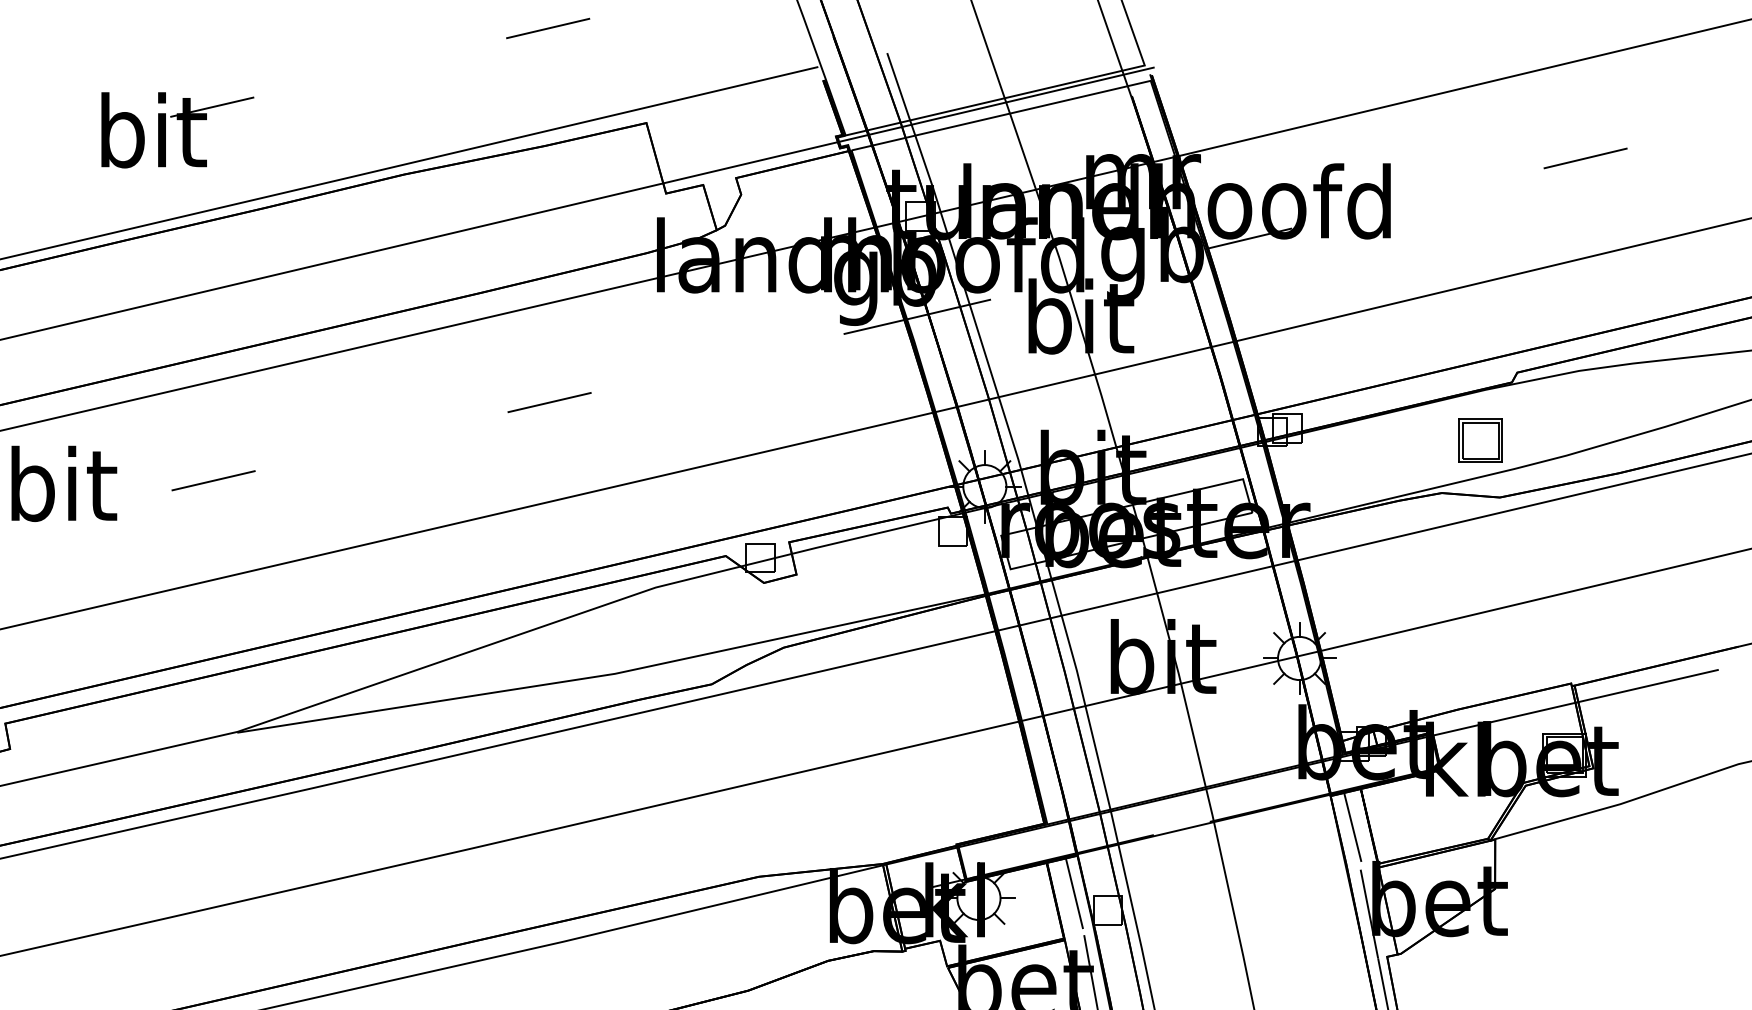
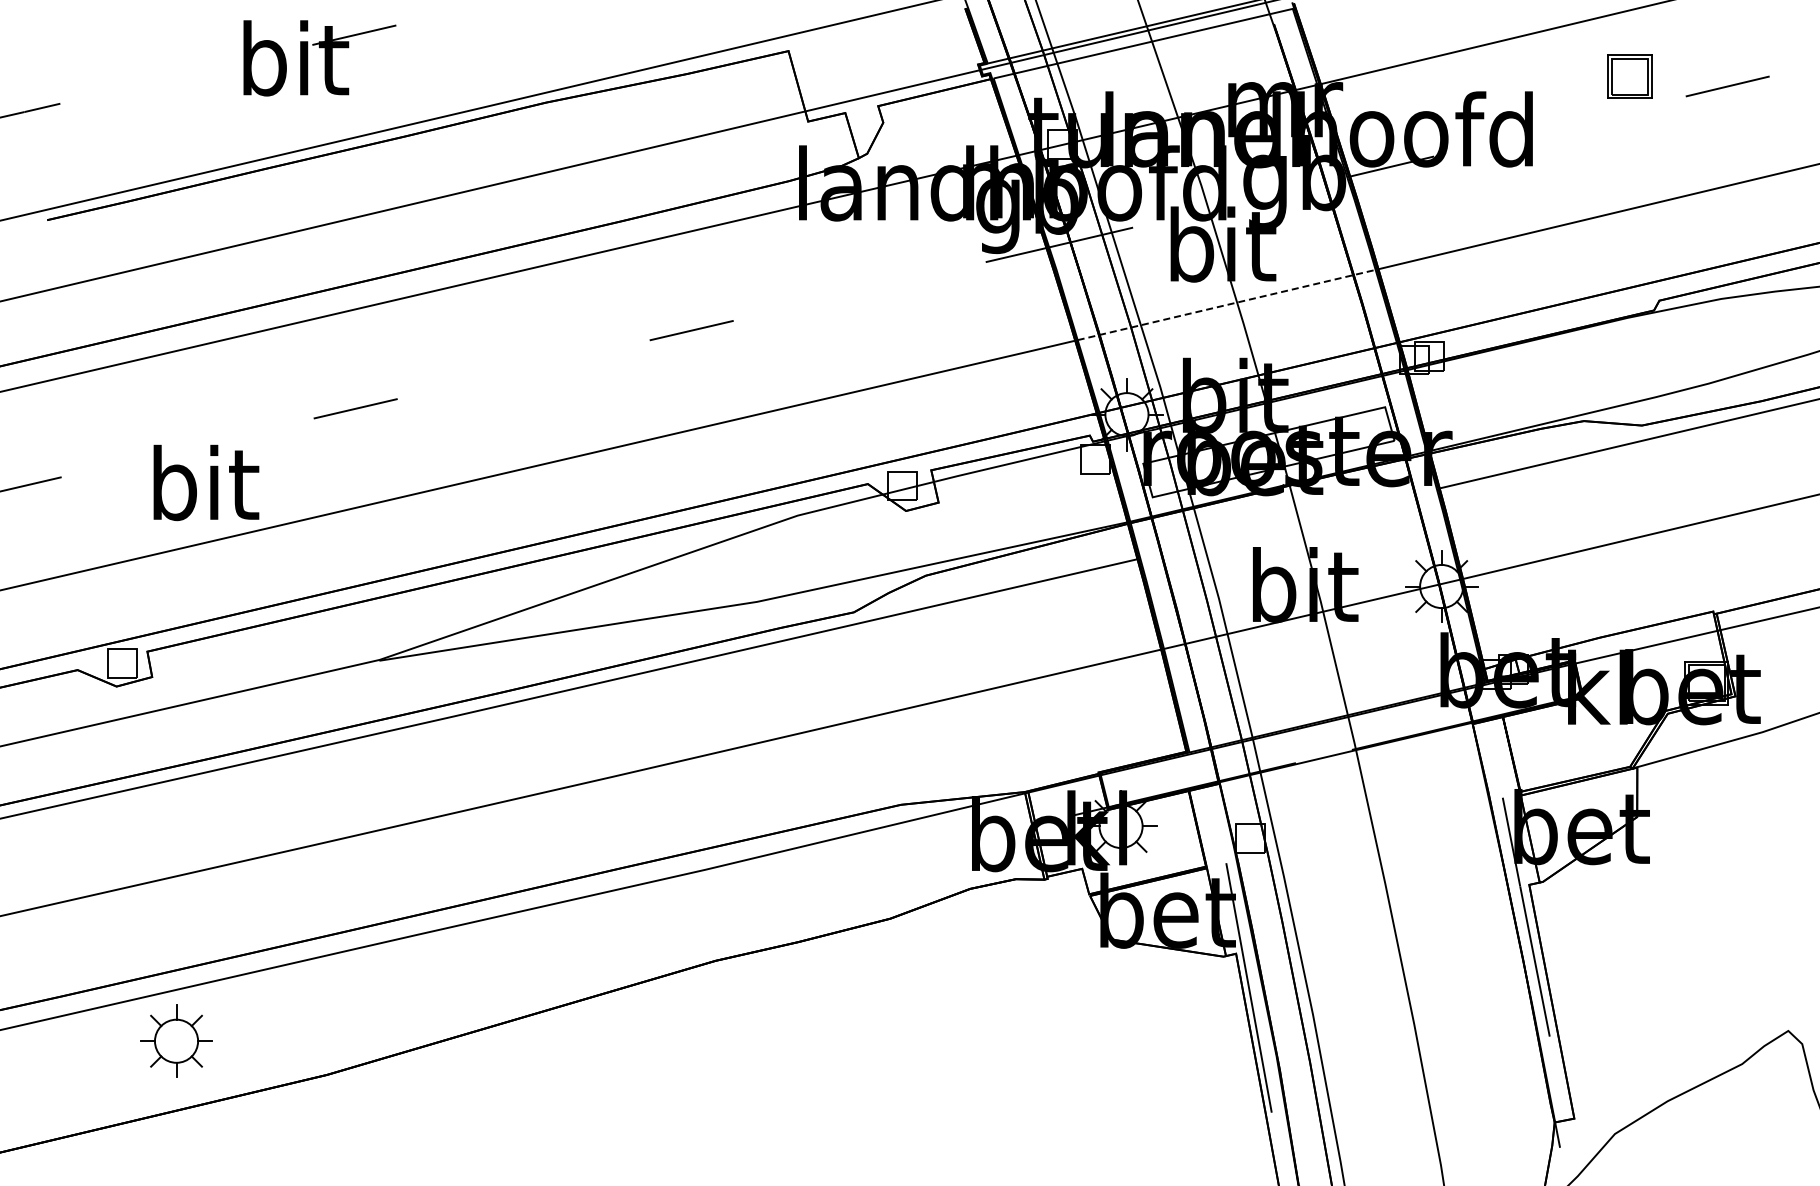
line: (1085, 376) -> (1227, 304), solid -> dashed
part: (1480, 440) -> (1629, 76), moved
text: (64, 483) -> (206, 482), moved
line: (1146, 595) -> (1288, 523), removed
line: (1352, 825) -> (1494, 753), removed
line: (1074, 892) -> (1216, 820), removed

